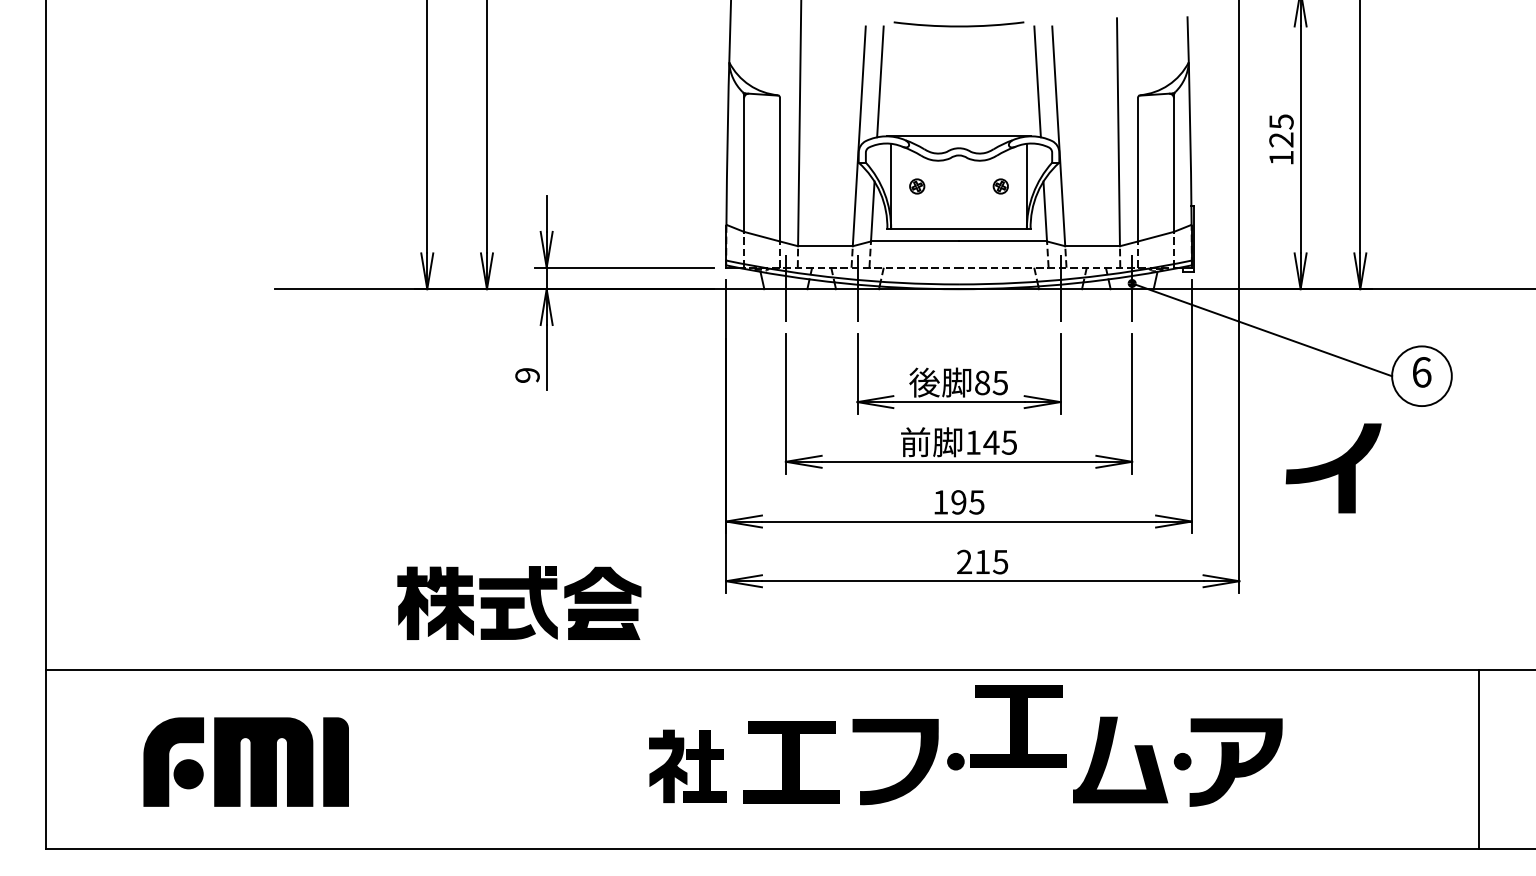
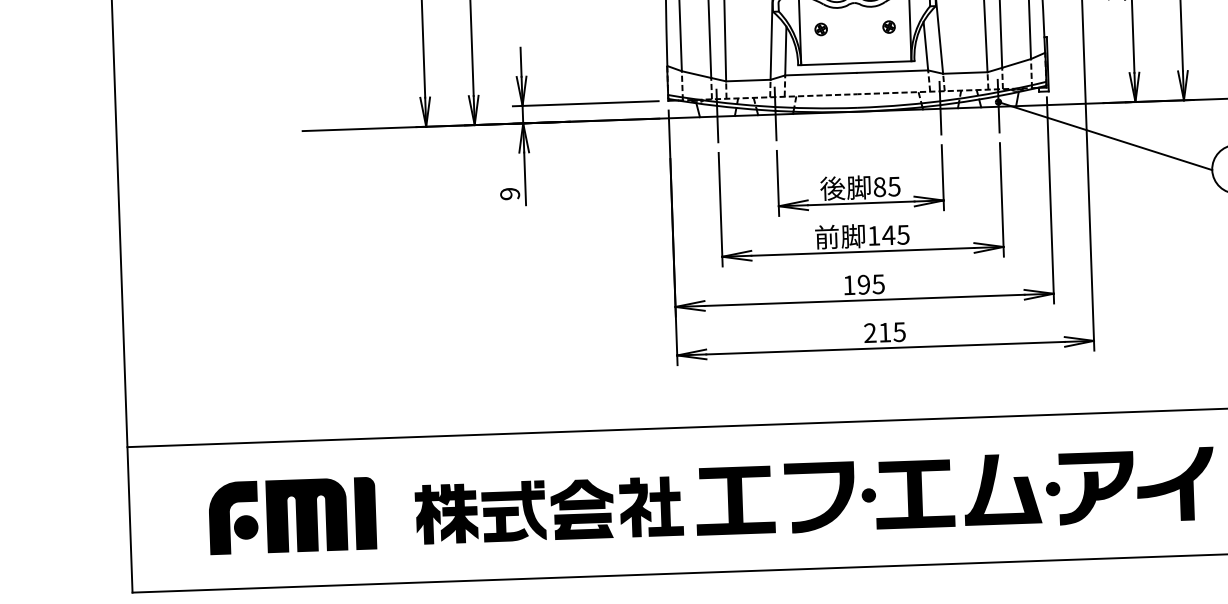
part: (1333, 468) -> (1175, 484), moved
part: (519, 602) -> (514, 510), moved
part: (1018, 726) -> (914, 494), moved

